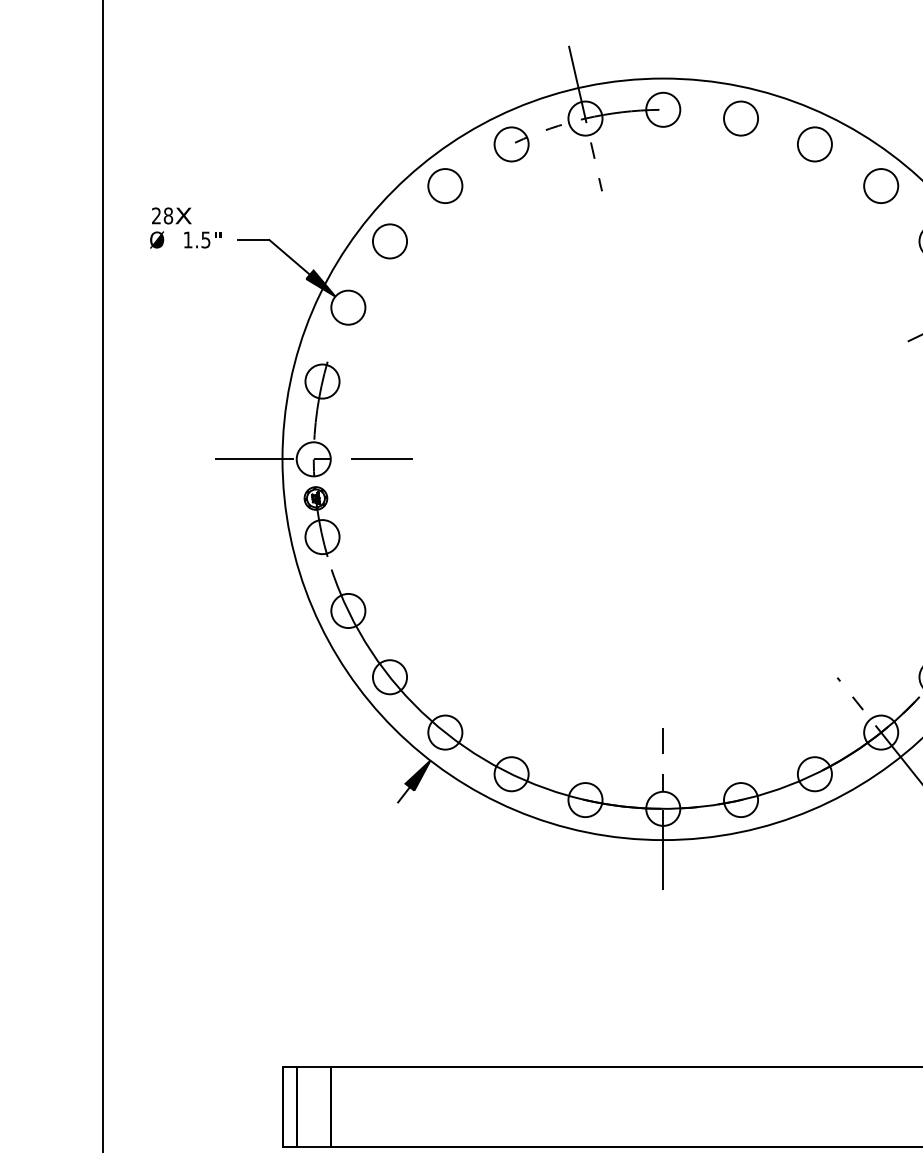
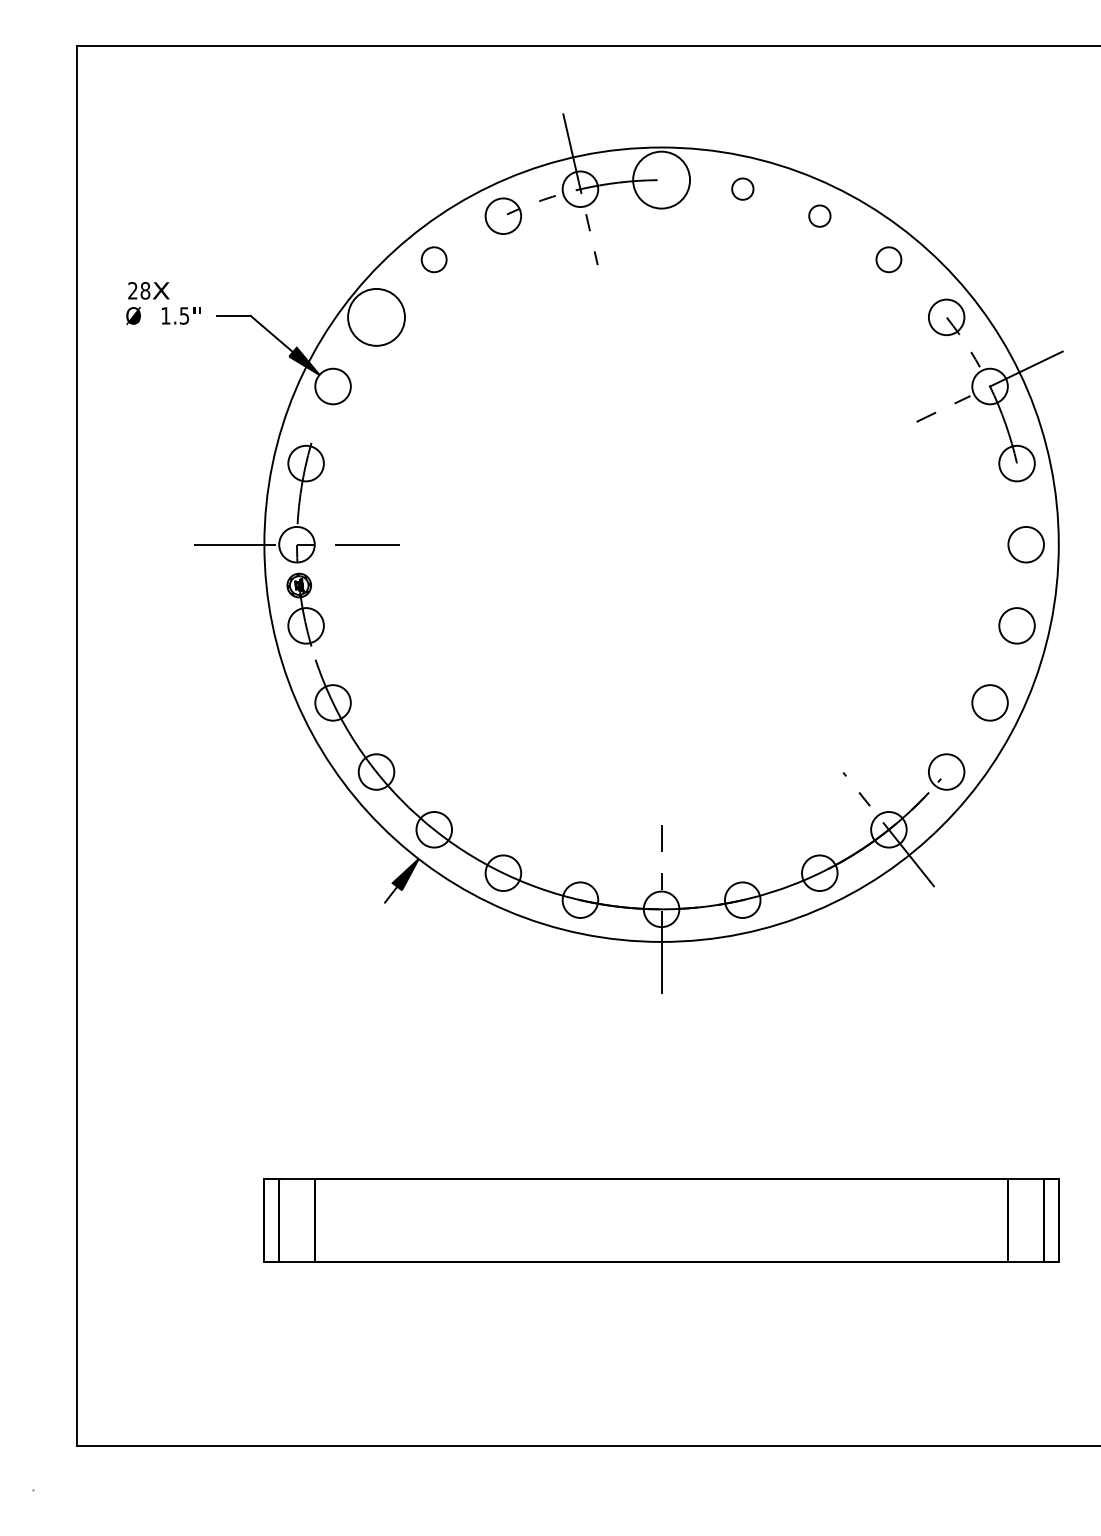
circle: (663, 109) -> (661, 179), size x1.6
circle: (740, 117) -> (742, 188), size x0.6
circle: (814, 143) -> (819, 215), size x0.6
circle: (444, 185) -> (433, 259), size x0.7
circle: (880, 185) -> (888, 259), size x0.7
circle: (389, 241) -> (376, 317), size x1.6

